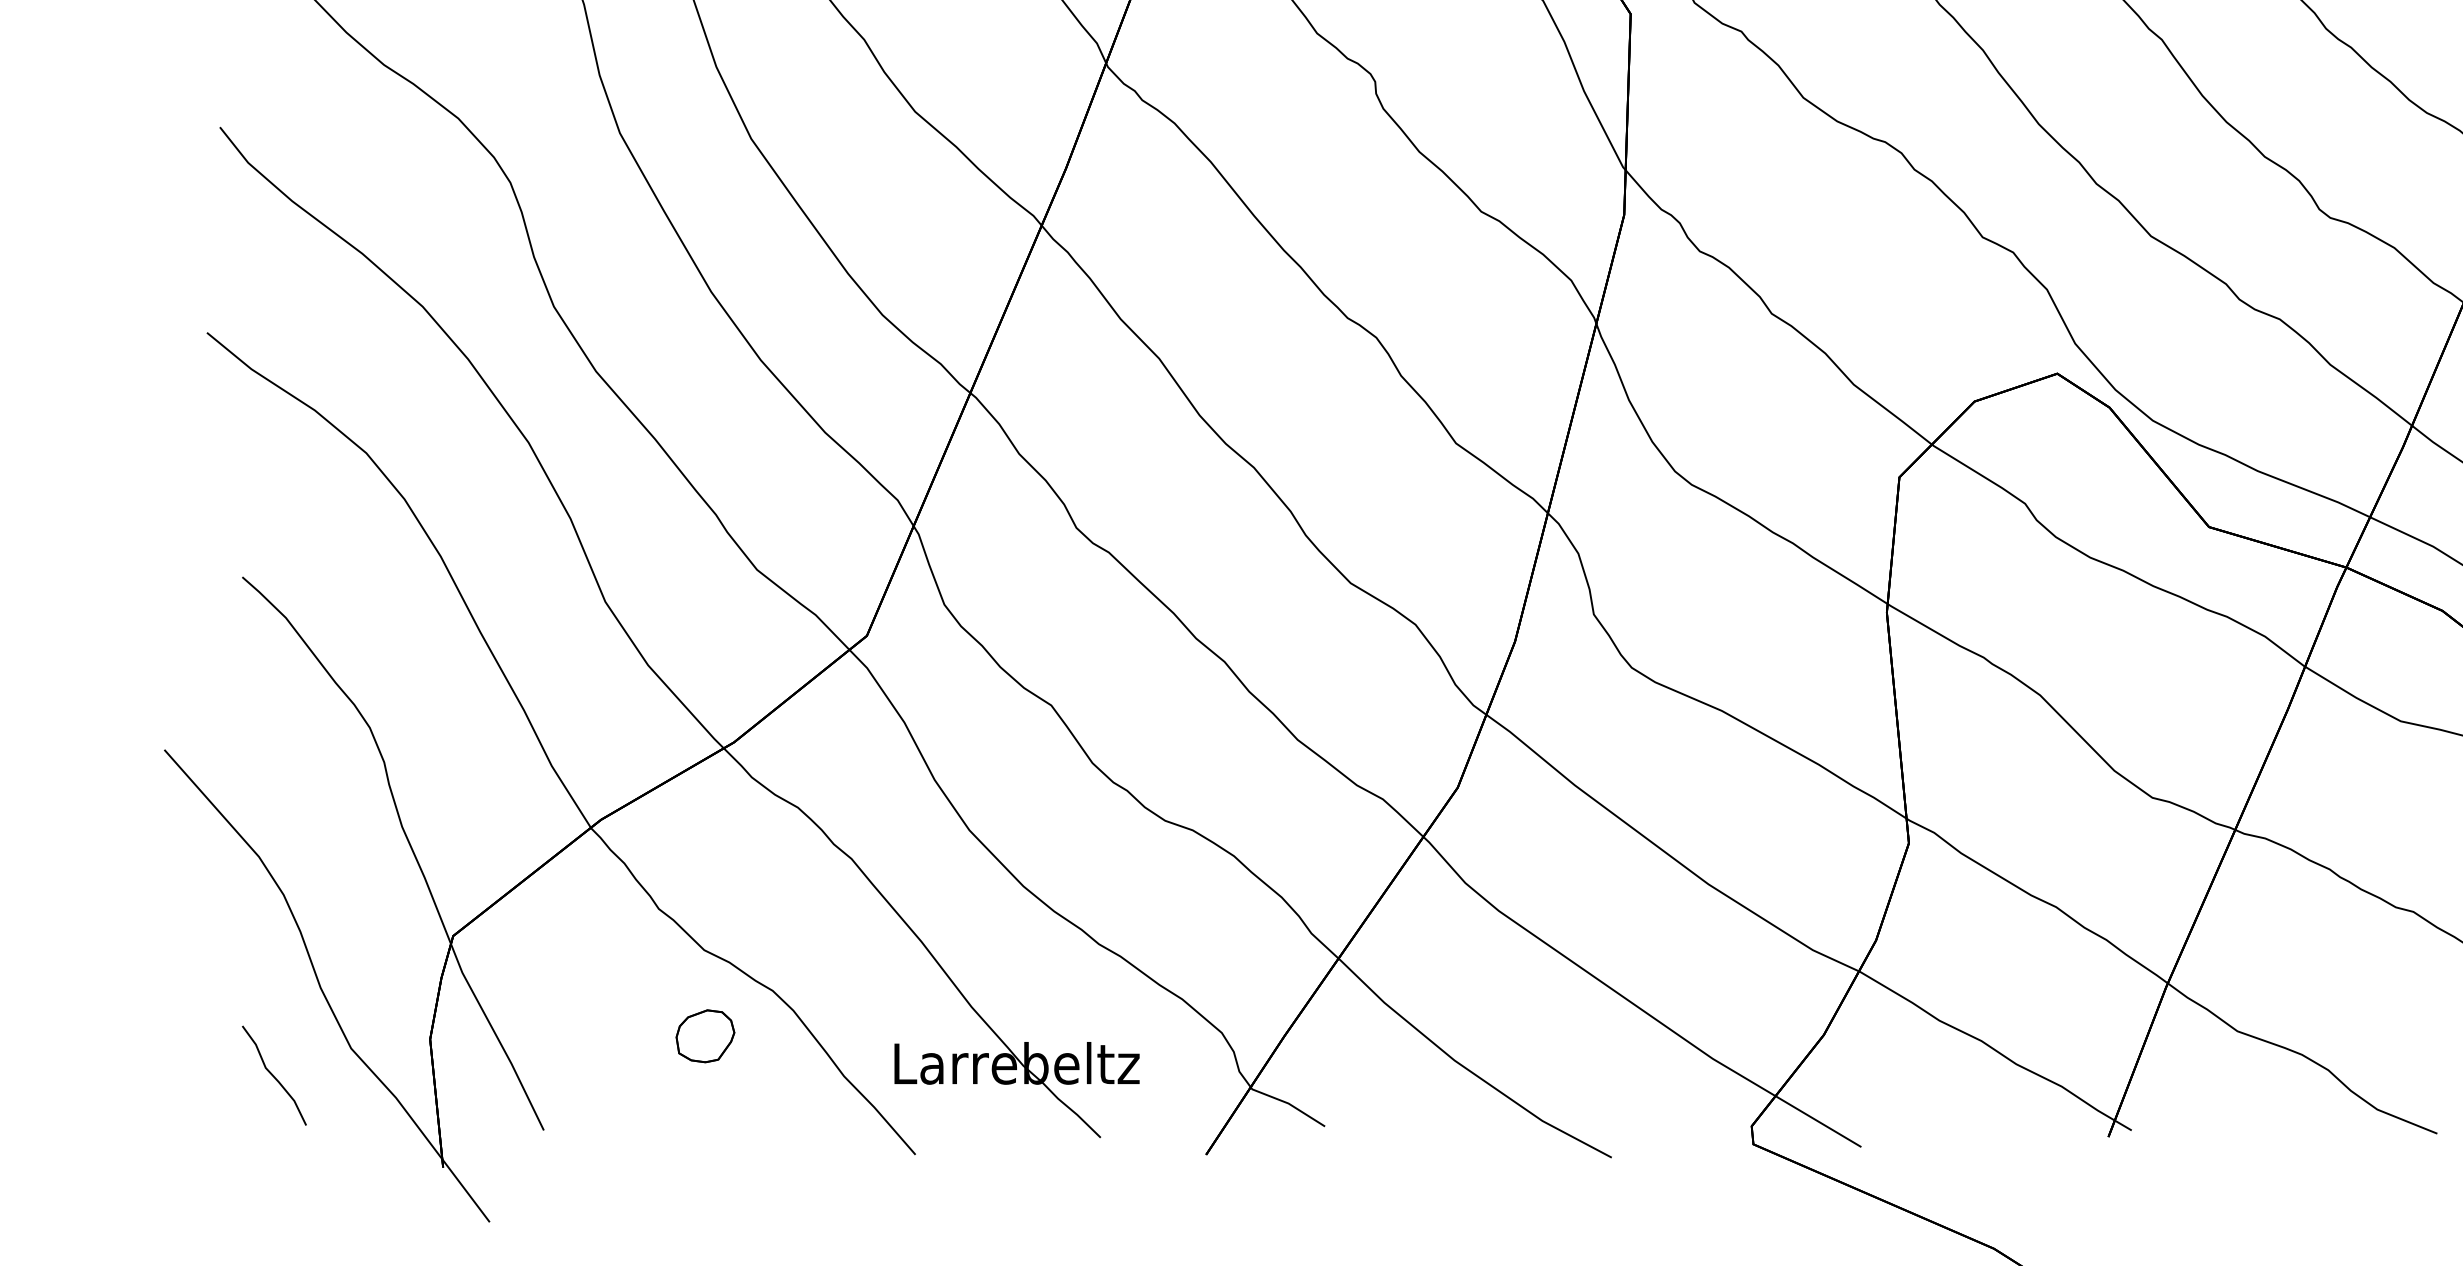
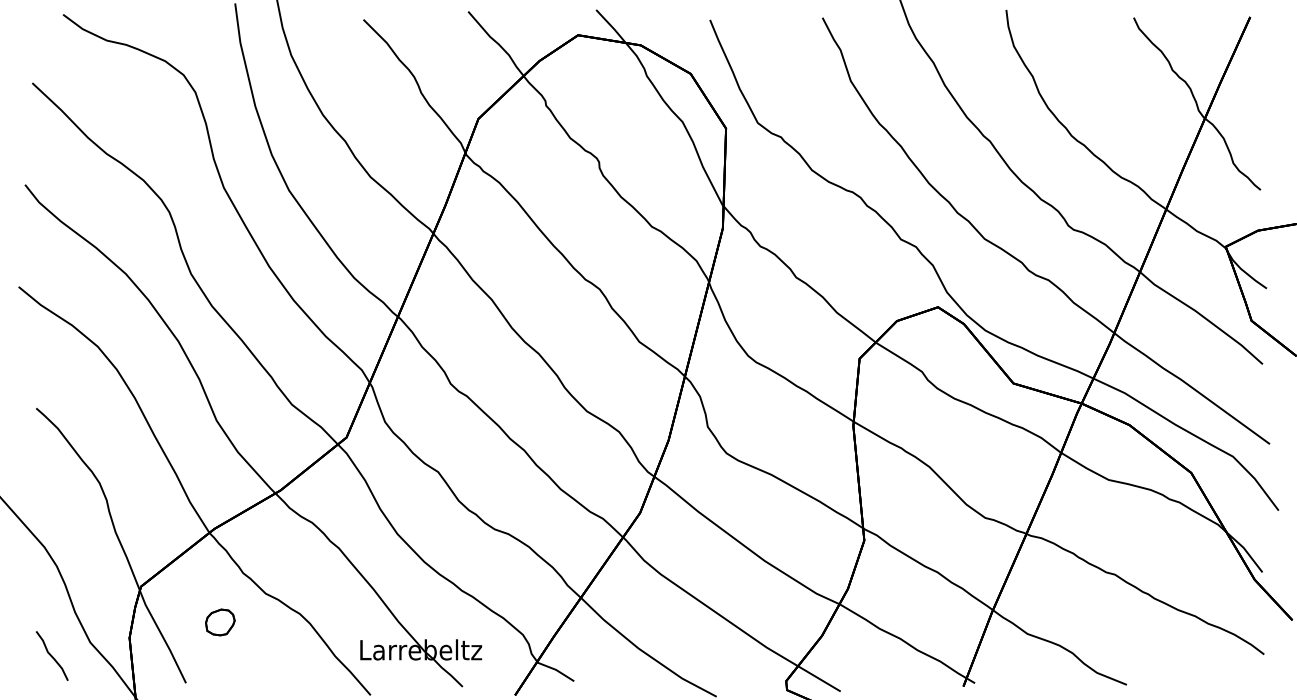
part: (705, 1036) -> (220, 622), moved

